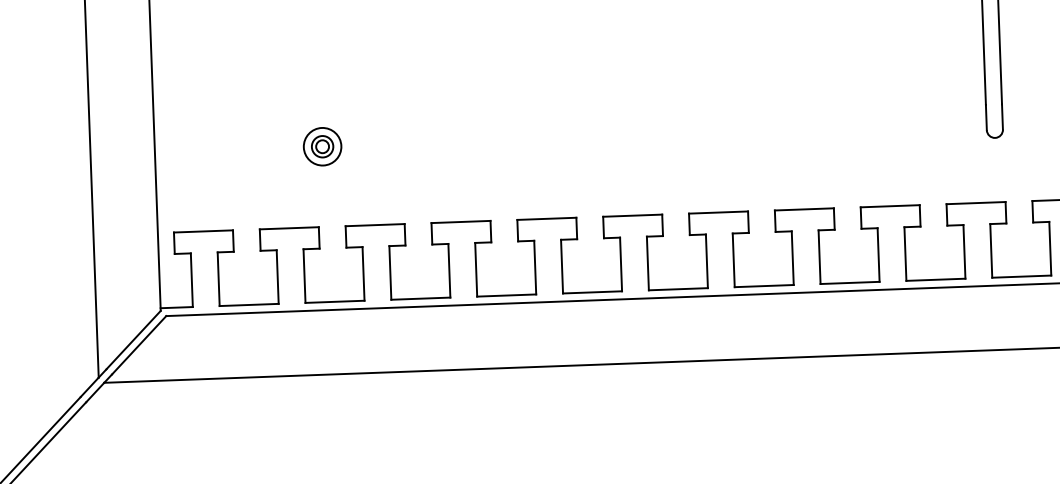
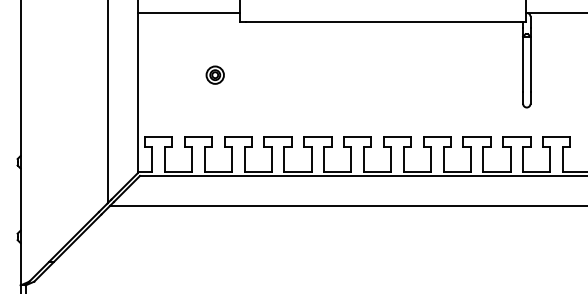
part: (320, 145) -> (214, 74), moved

